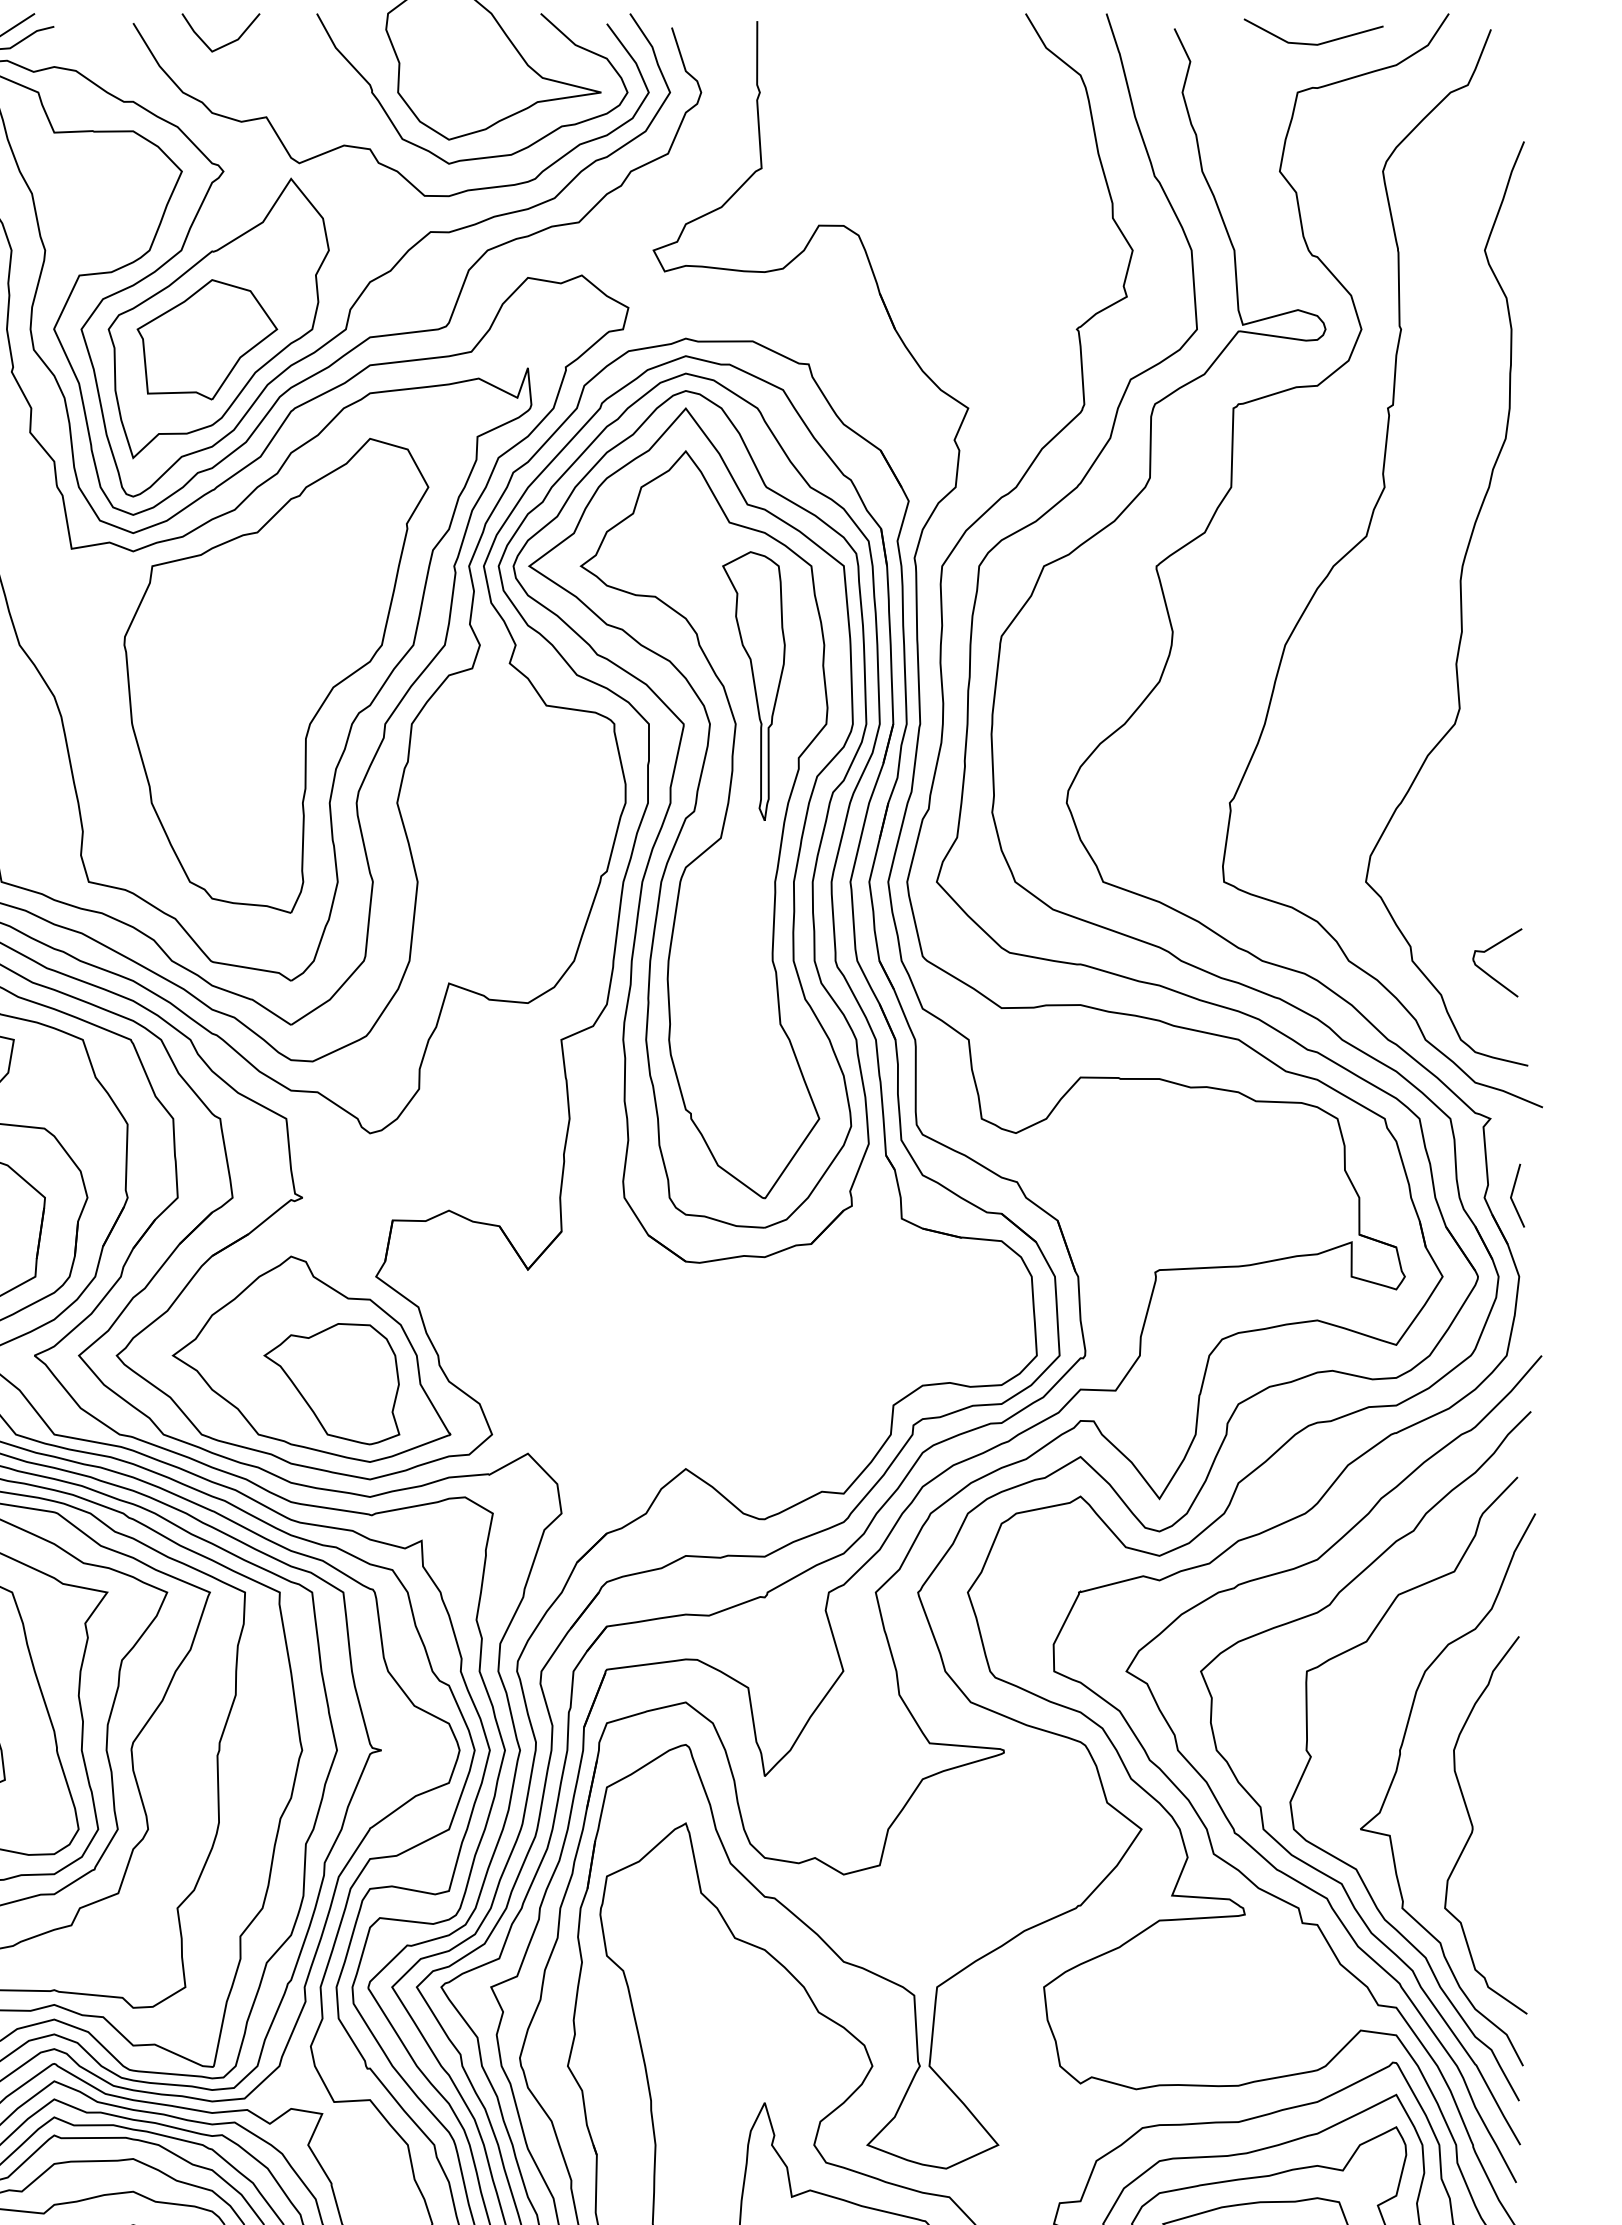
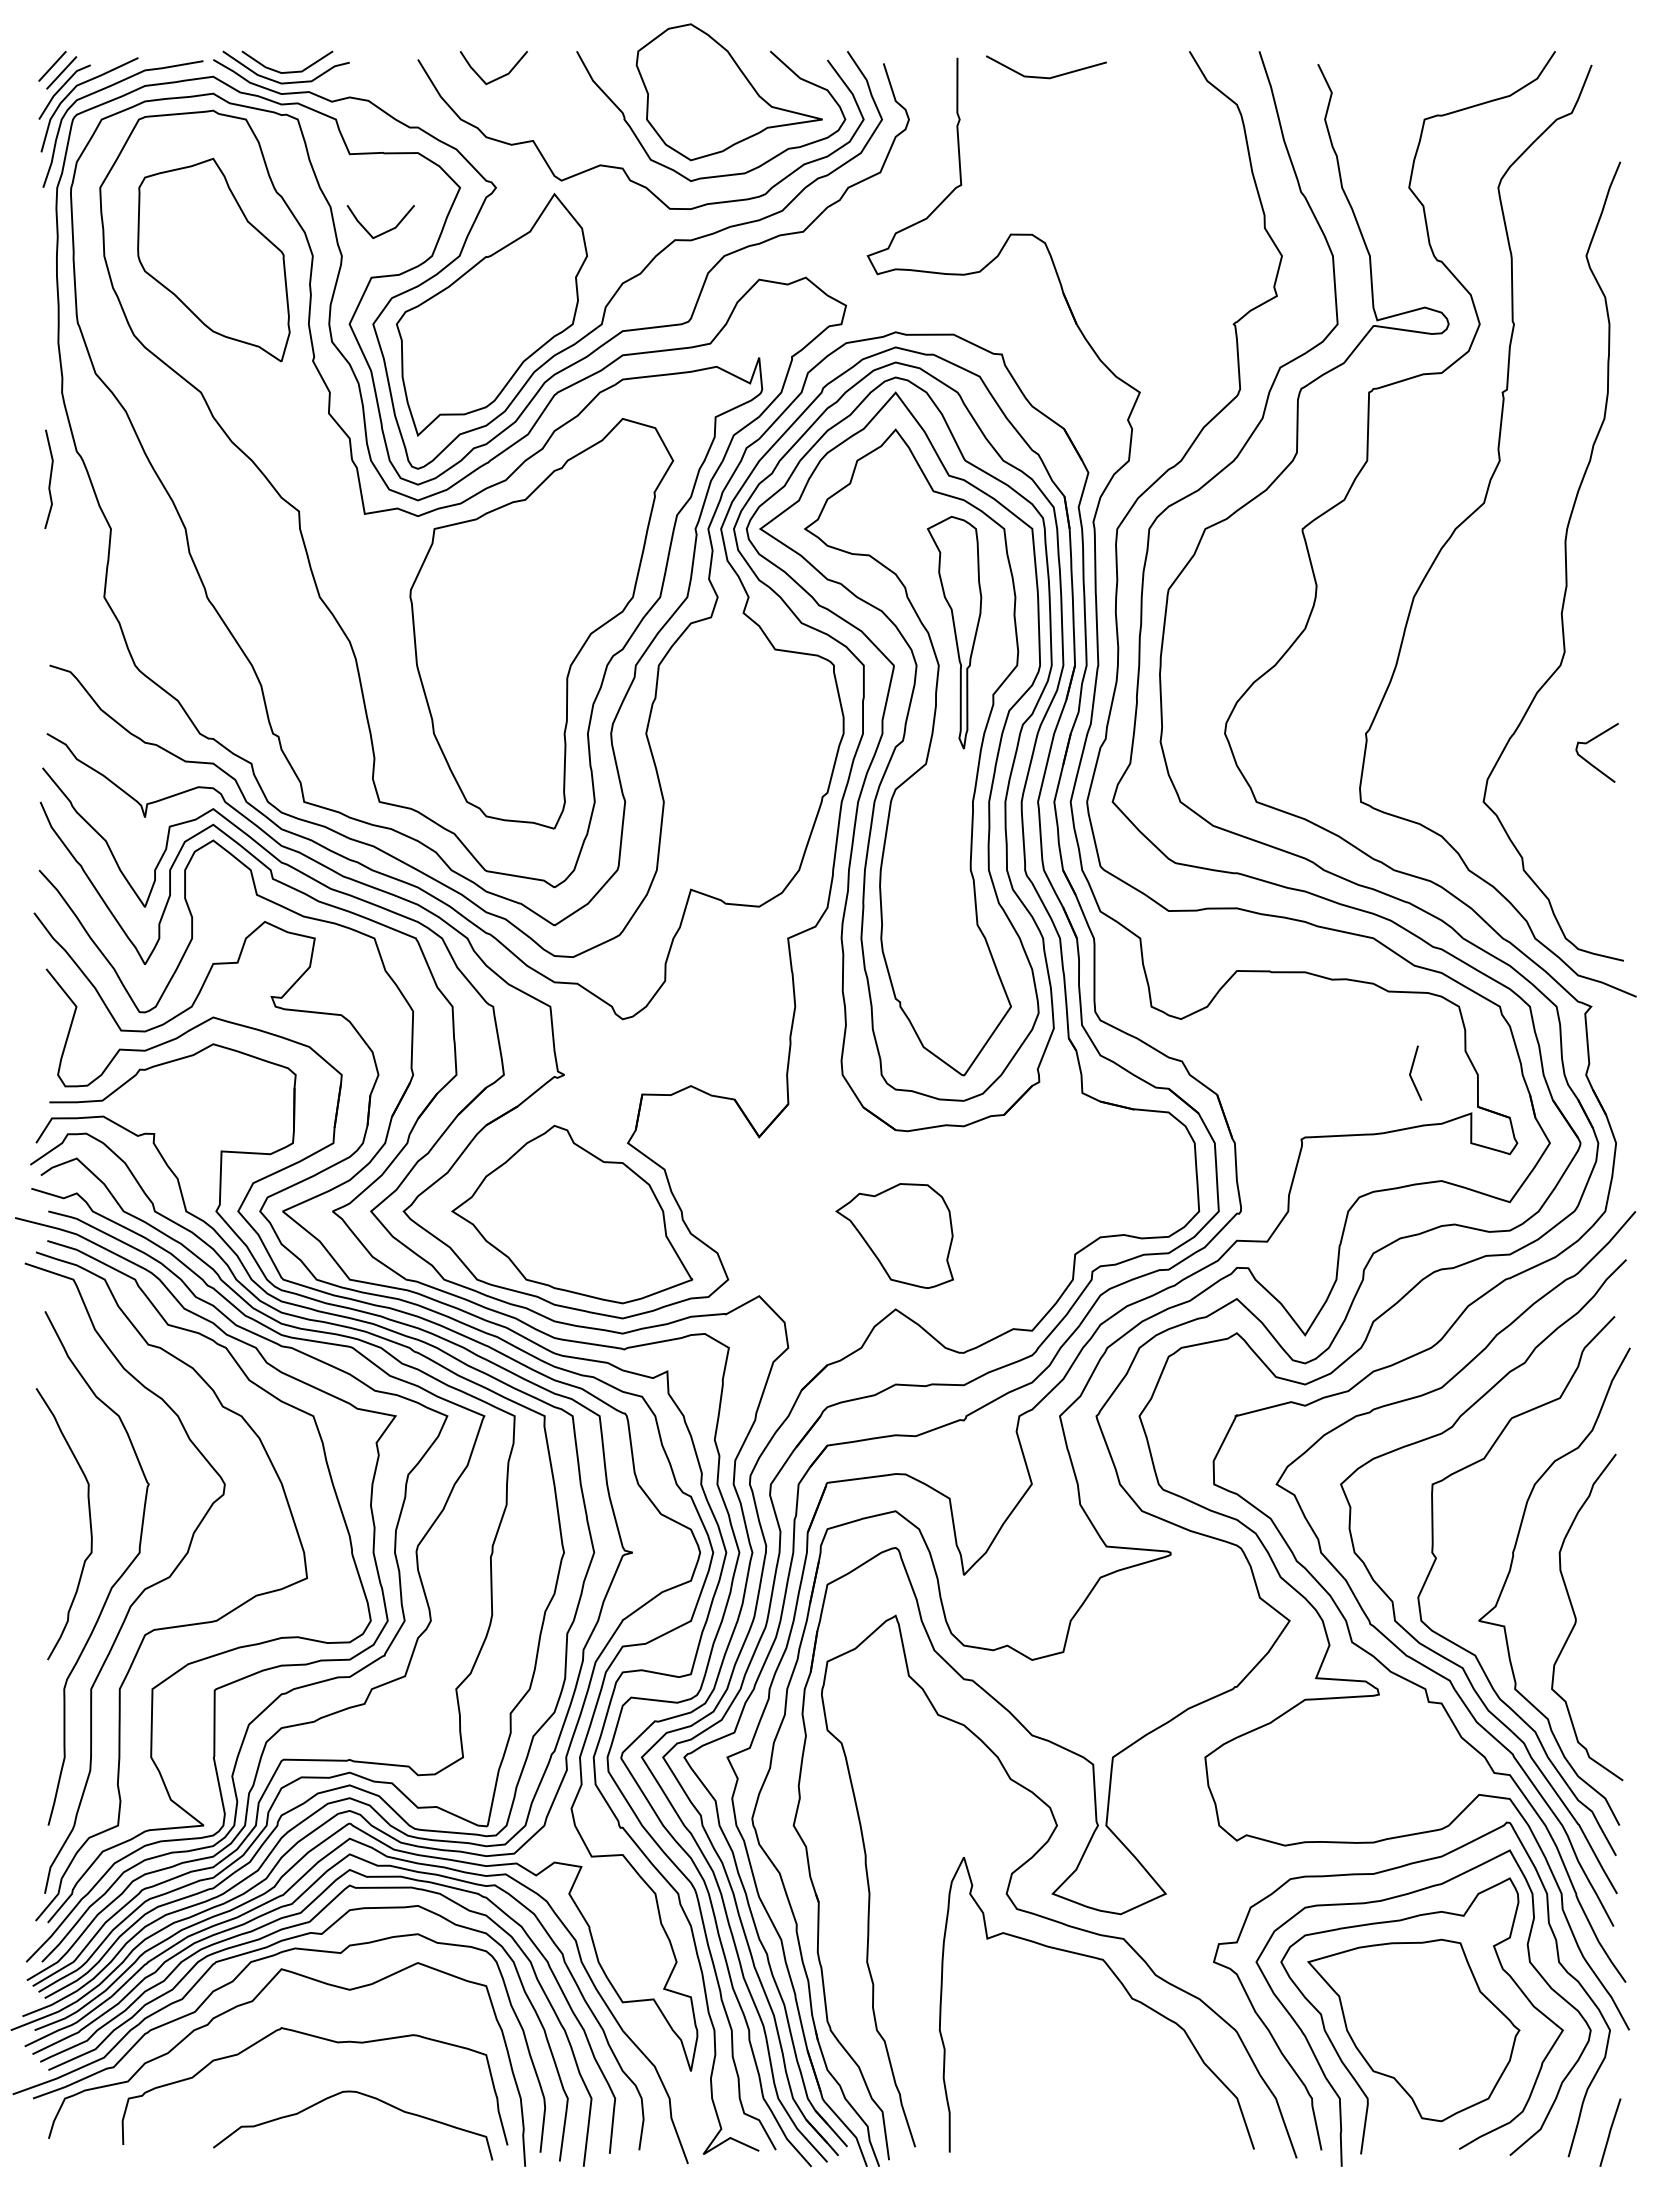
line: (1309, 42) -> (1042, 76), moved
line: (94, 222) -> (384, 231), added
part: (206, 338) -> (481, 332), removed
curve: (1489, 973) -> (1590, 762), moved
line: (1513, 1192) -> (1412, 1070), moved
part: (331, 1383) -> (894, 1235), moved

